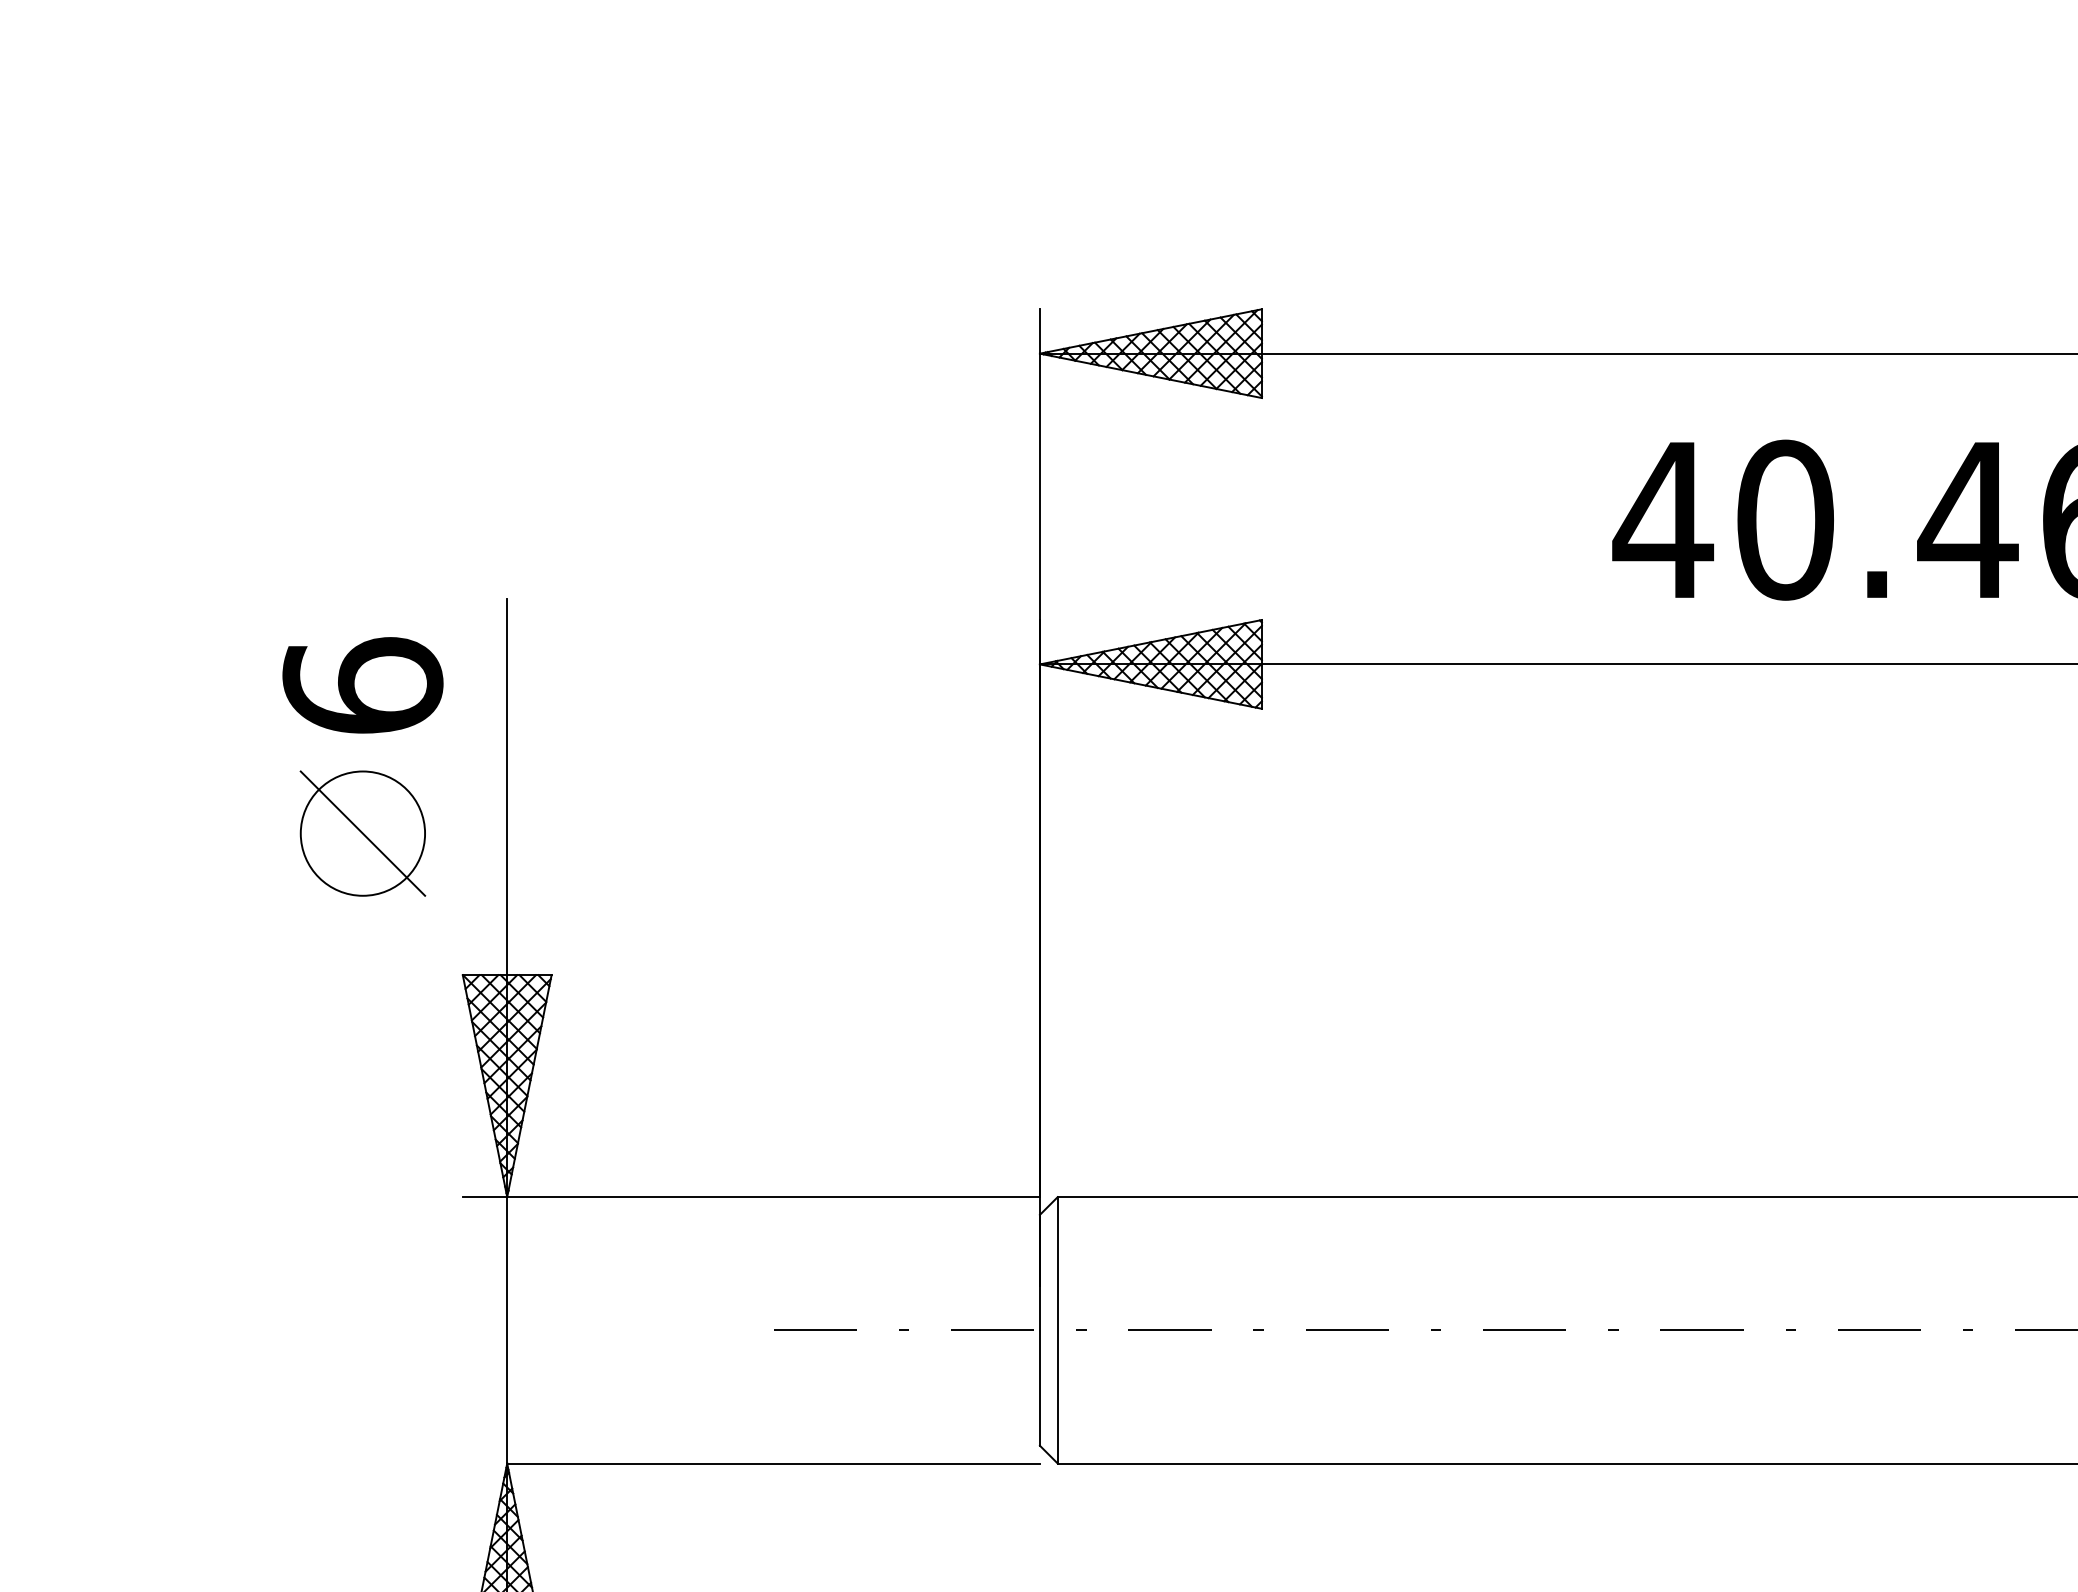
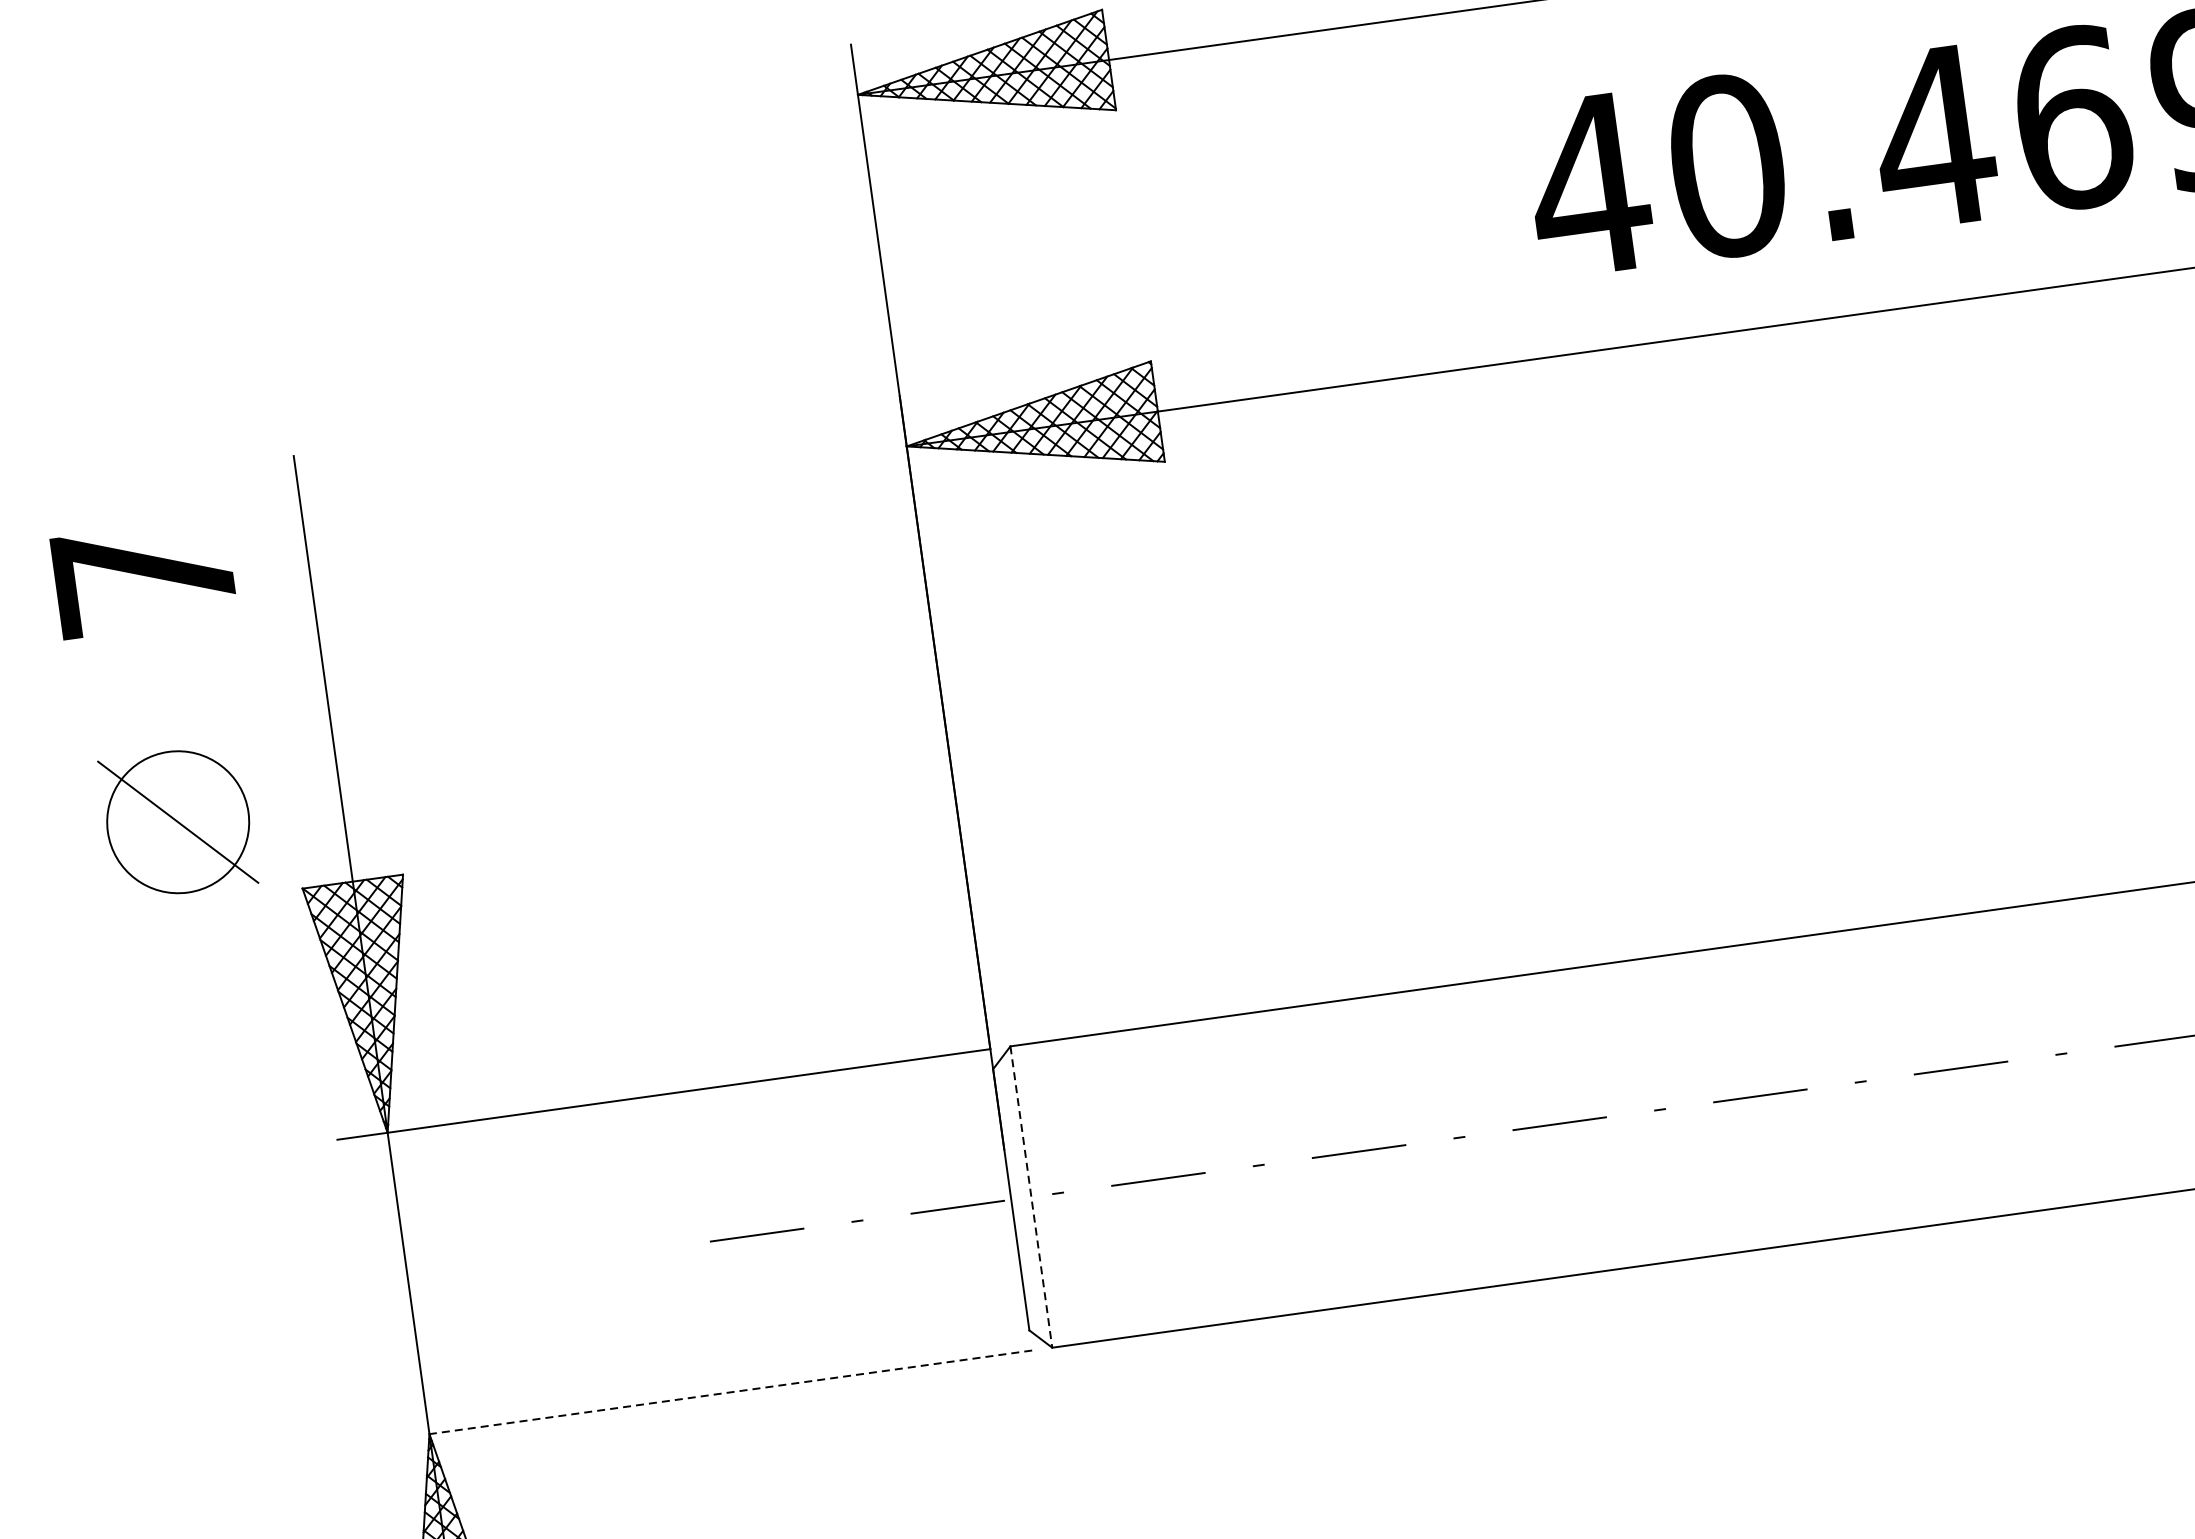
text: (362, 685) -> (143, 576), 6 -> 7
part: (362, 833) -> (177, 822), moved
line: (1057, 1330) -> (1031, 1197), solid -> dashed
line: (773, 1463) -> (730, 1392), solid -> dashed

